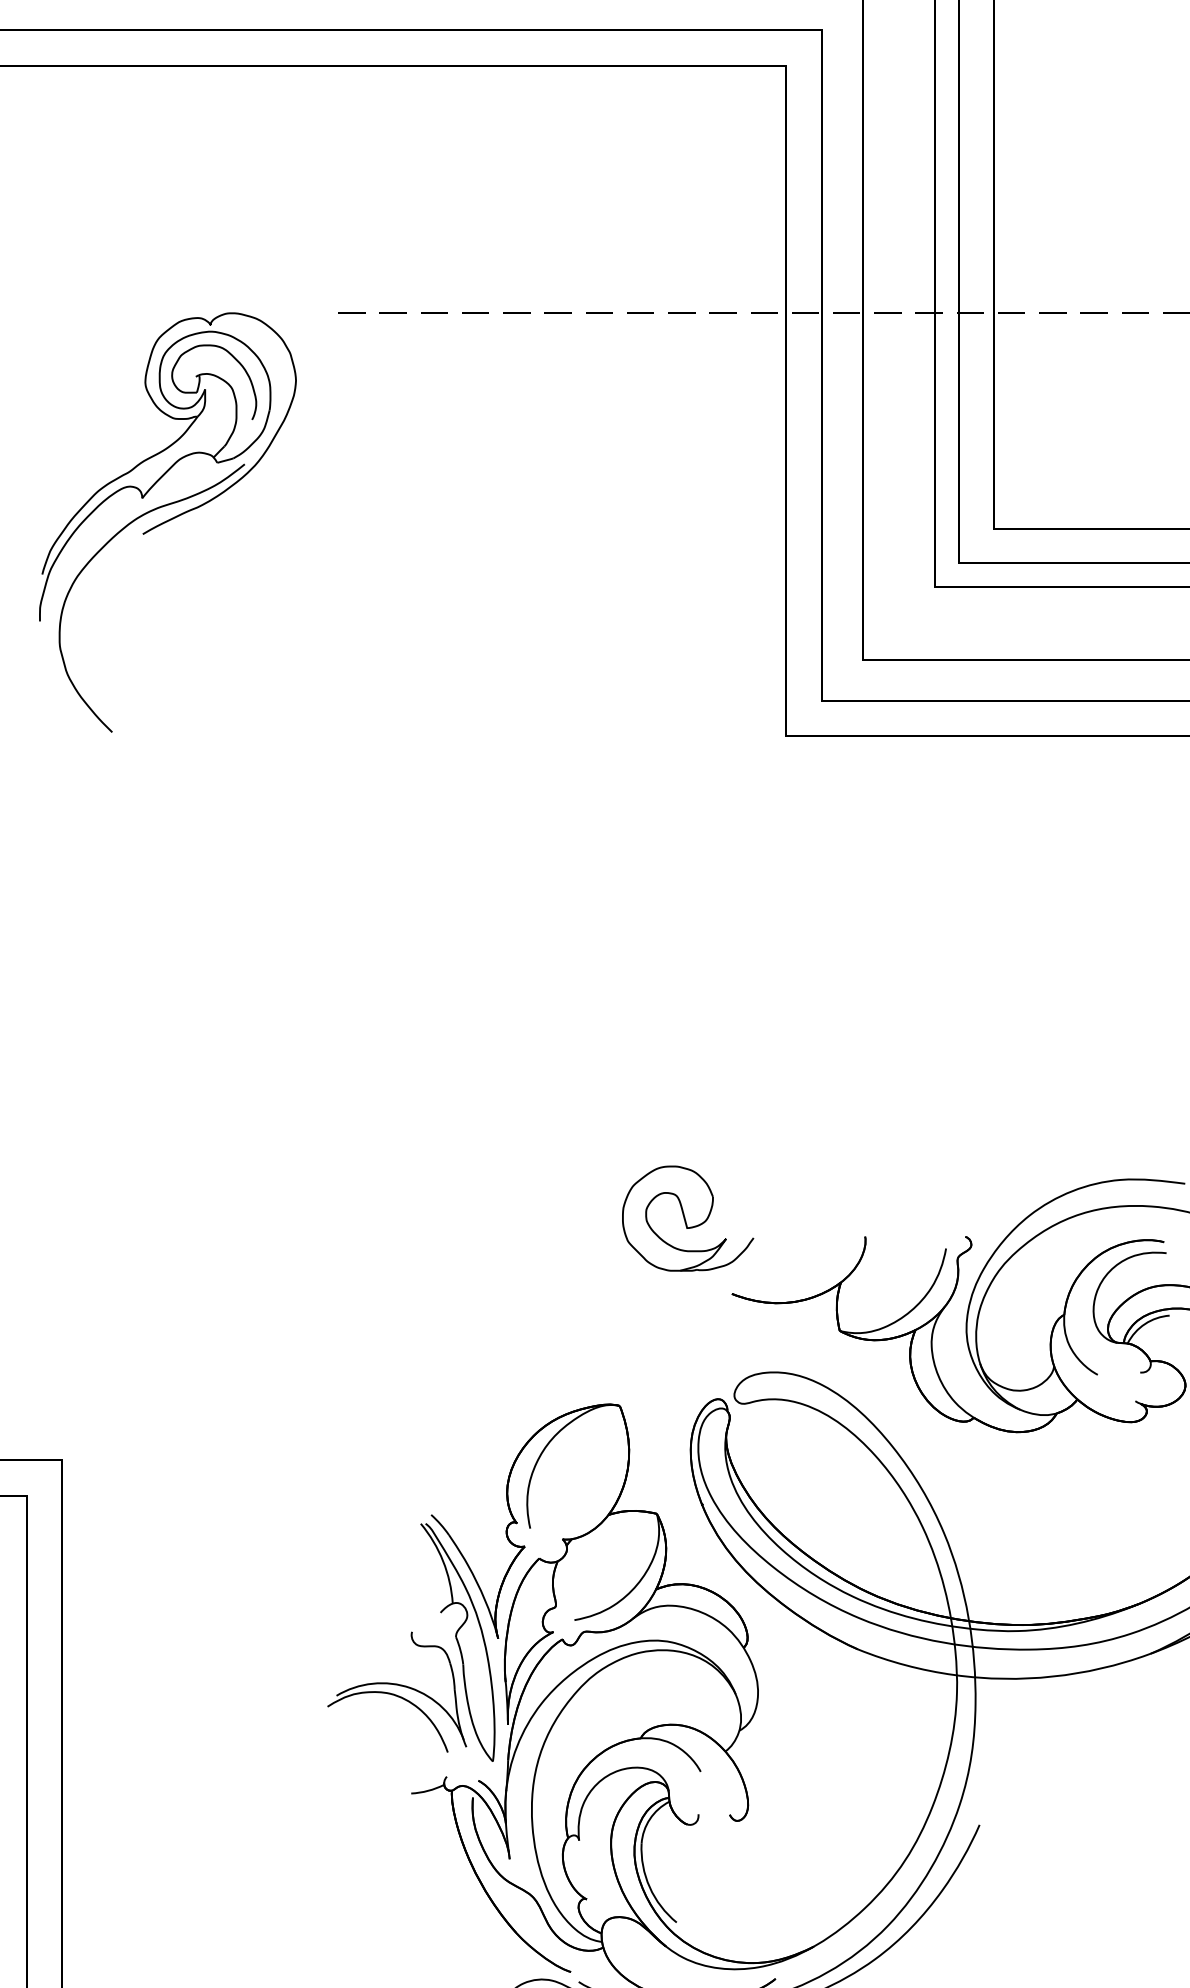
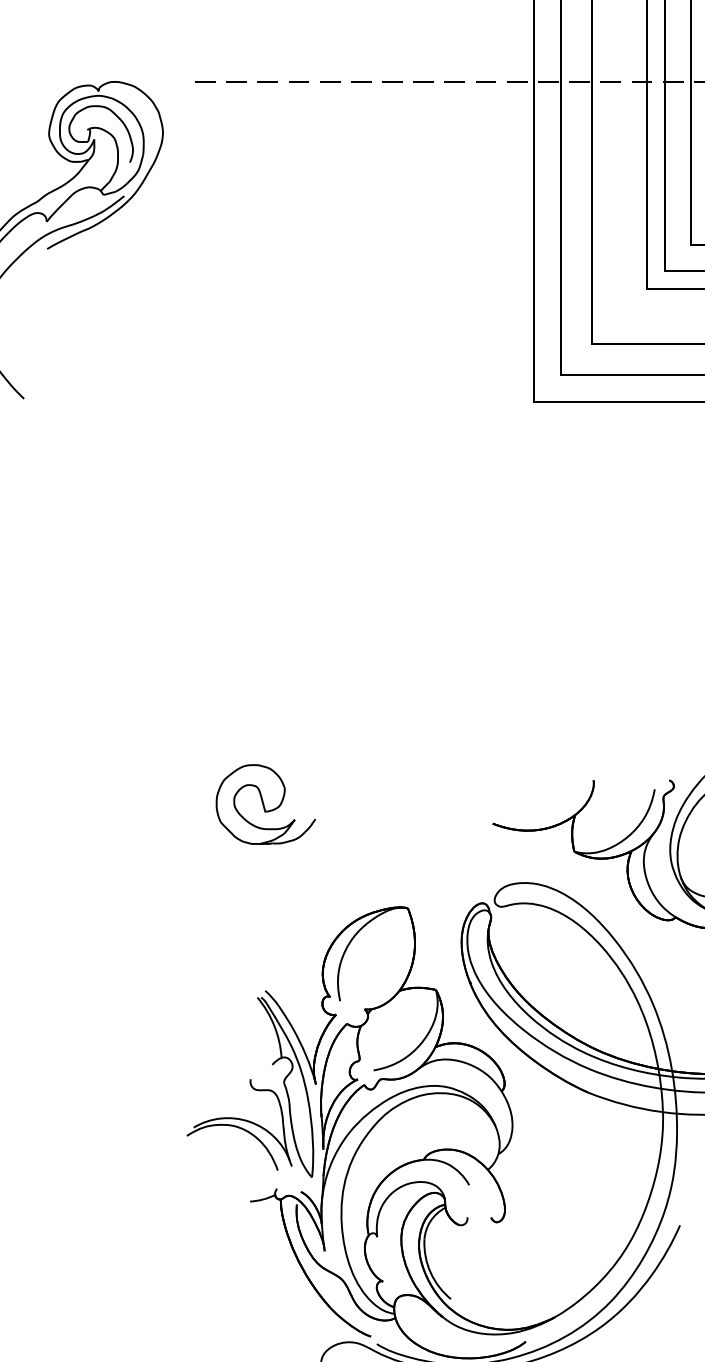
part: (688, 1218) -> (266, 804), moved

